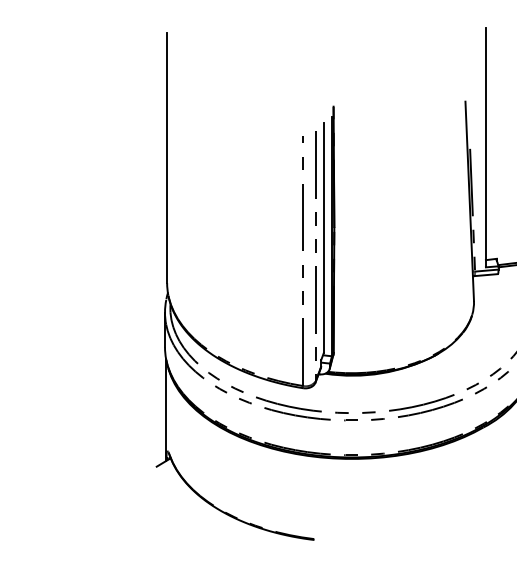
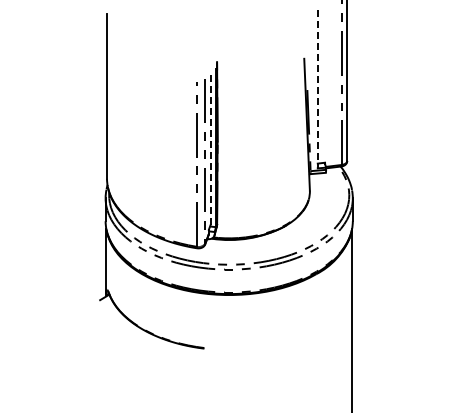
line: (485, 148) -> (317, 89), solid -> dashed
line: (323, 238) -> (210, 149), solid -> dashed

